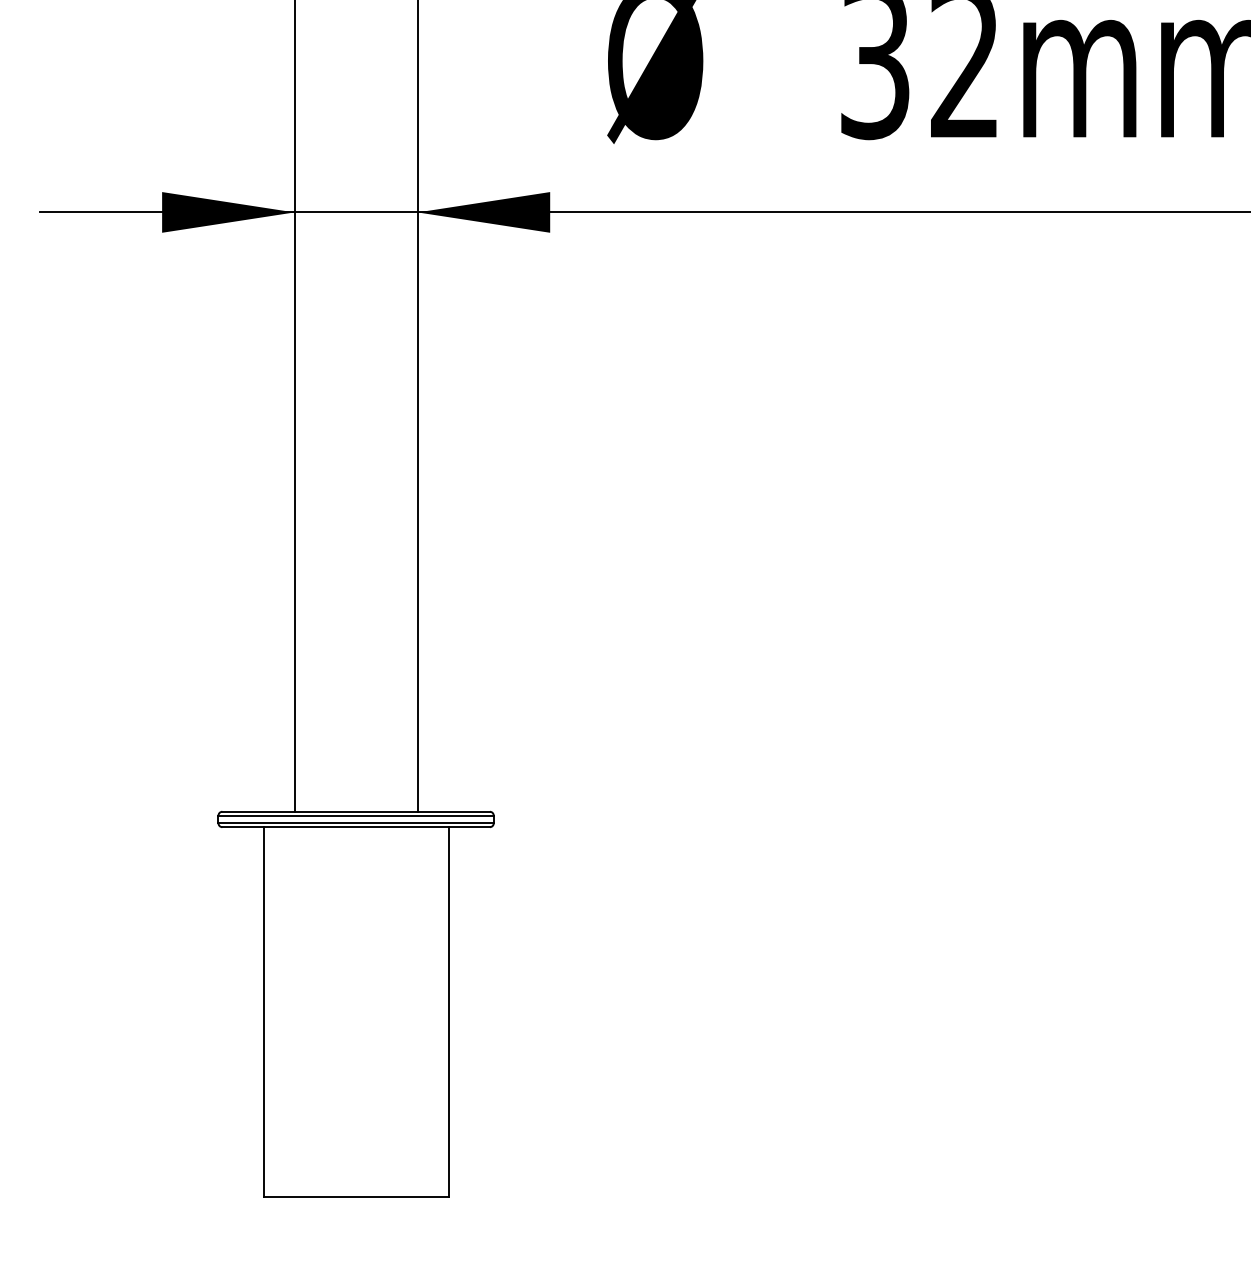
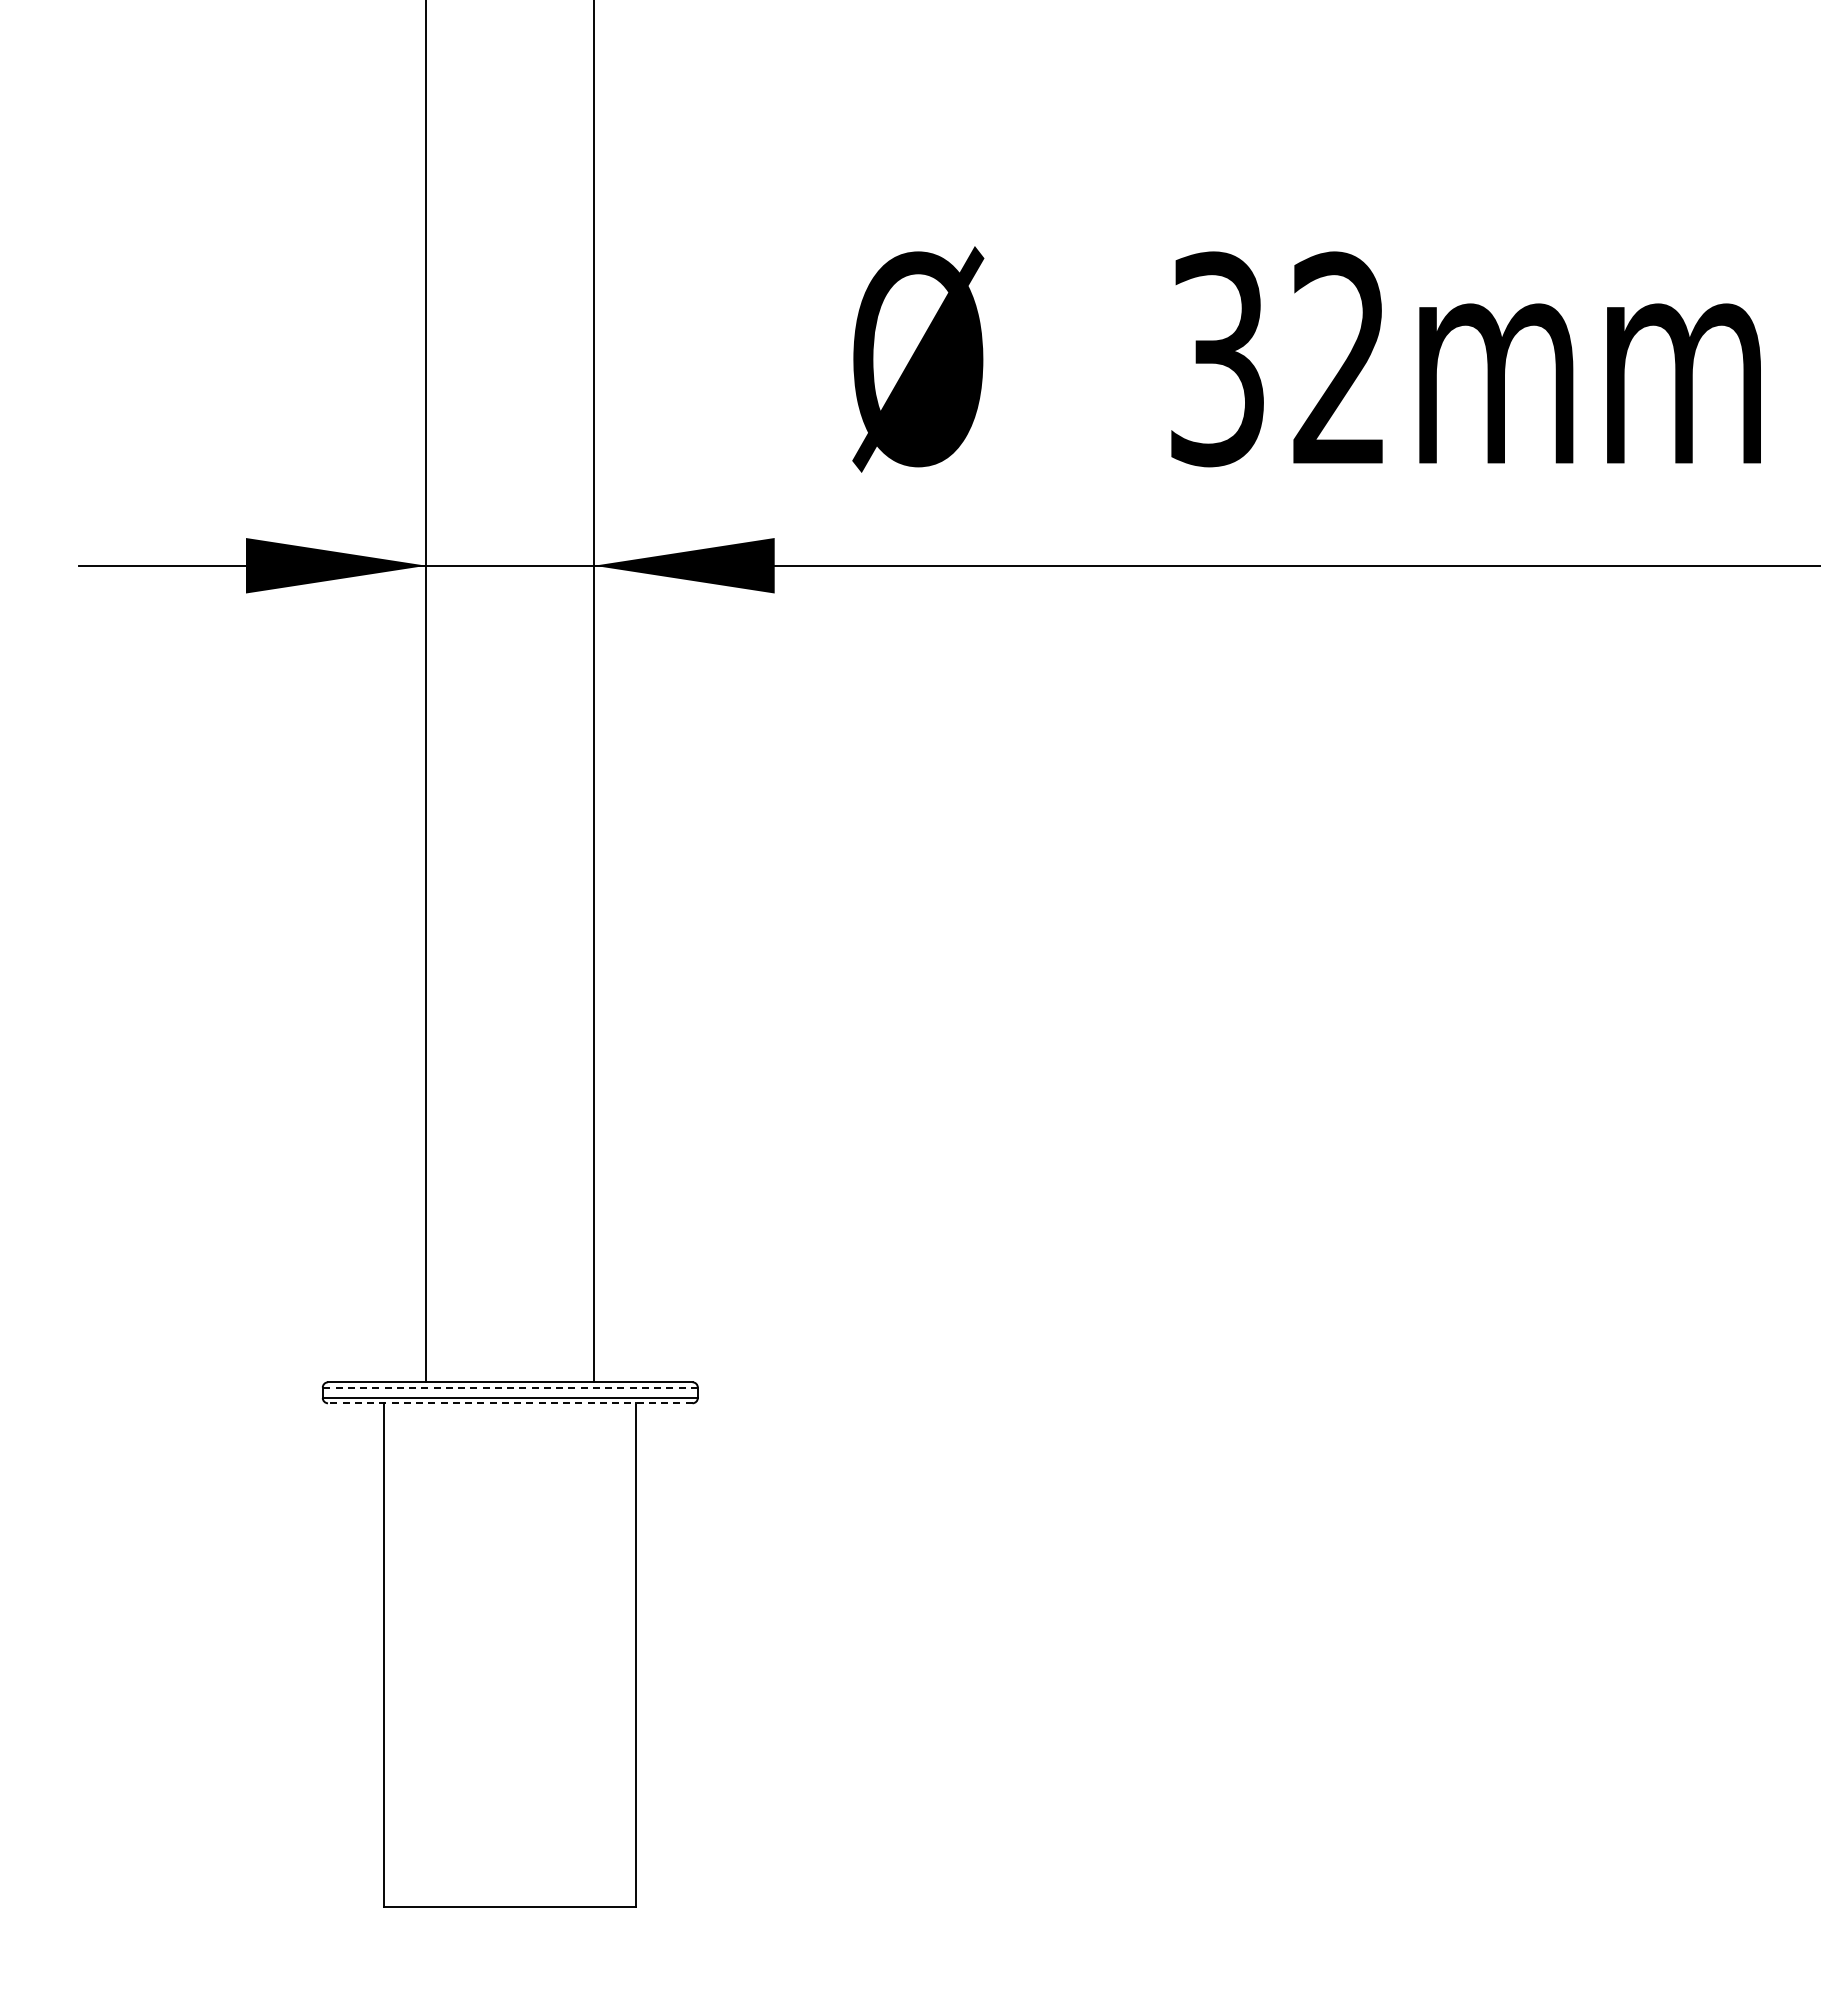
line: (356, 815) -> (510, 1387), solid -> dashed
line: (355, 827) -> (509, 1403), solid -> dashed

